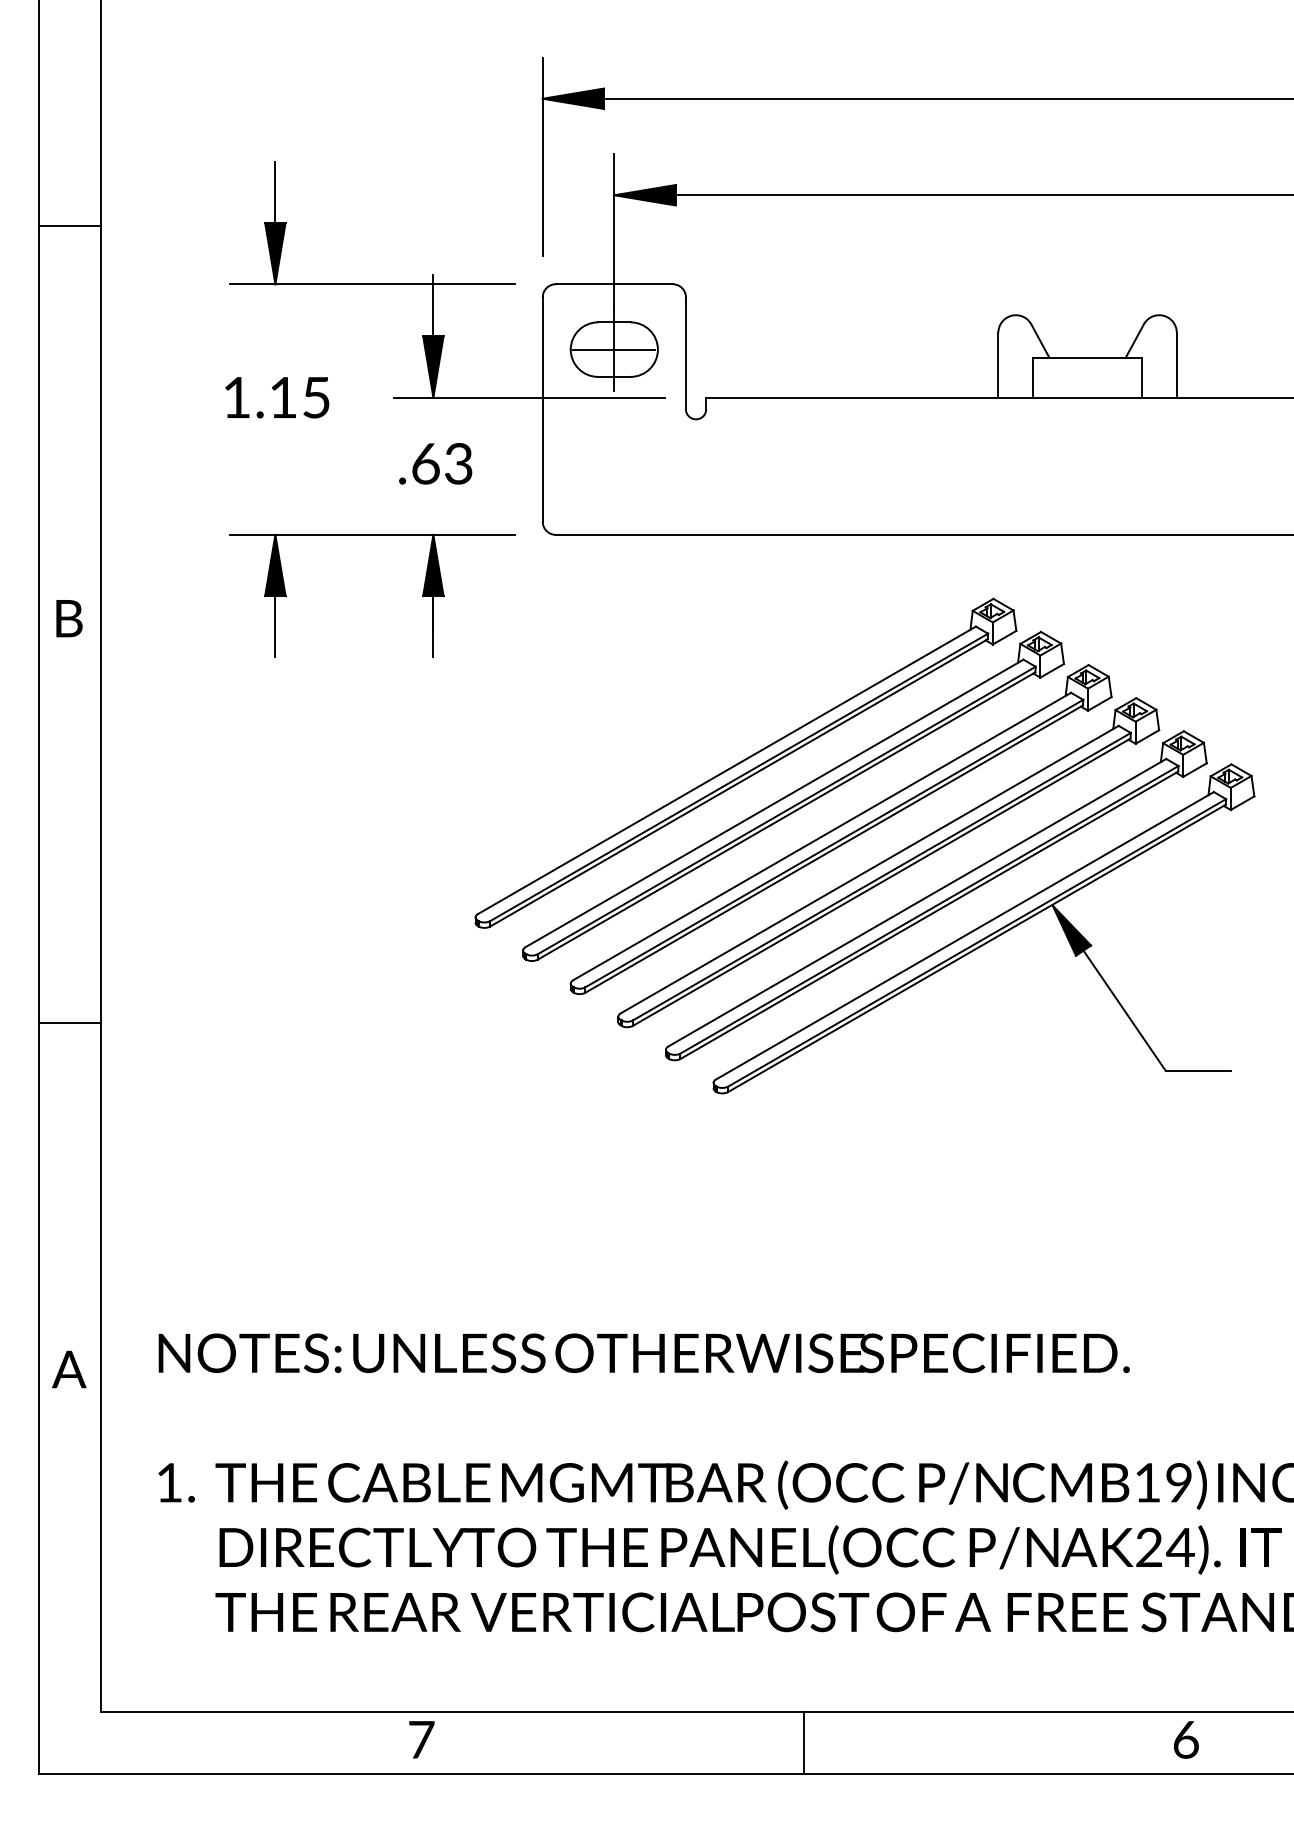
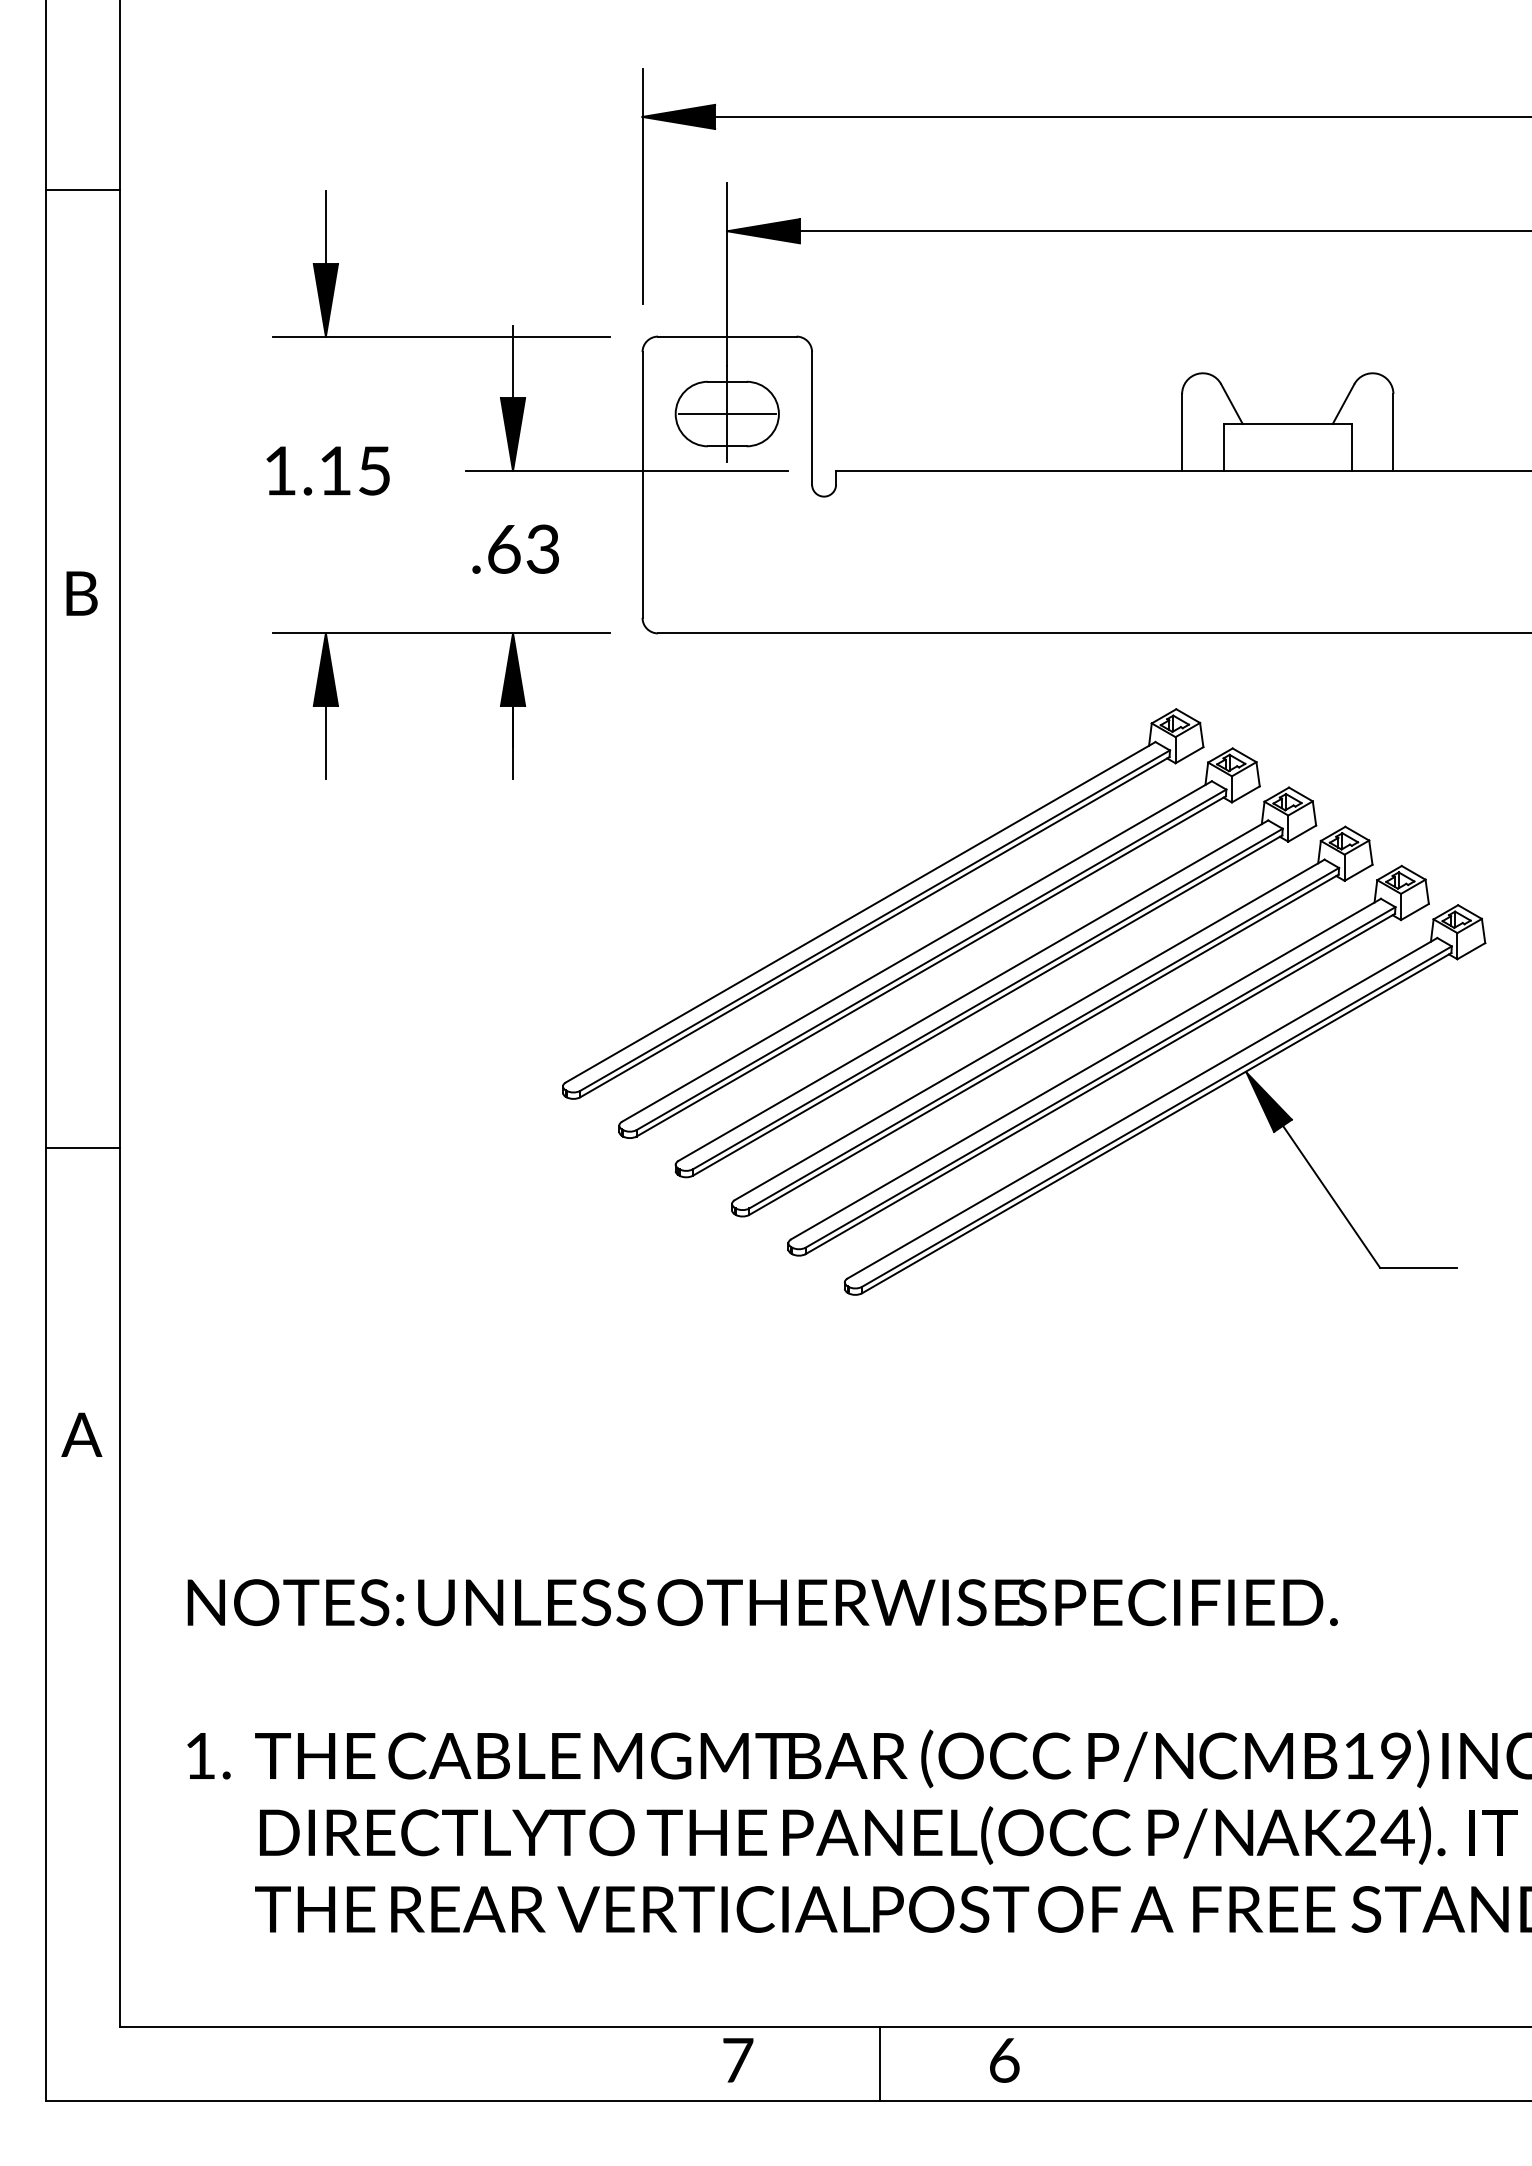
line: (69, 225) -> (82, 189), moved
text: (69, 618) -> (81, 593), moved
line: (69, 1023) -> (82, 1147), moved
text: (69, 1369) -> (81, 1434), moved
text: (421, 1739) -> (738, 2060), moved
text: (1186, 1739) -> (1004, 2060), moved
line: (803, 1743) -> (879, 2064), moved

